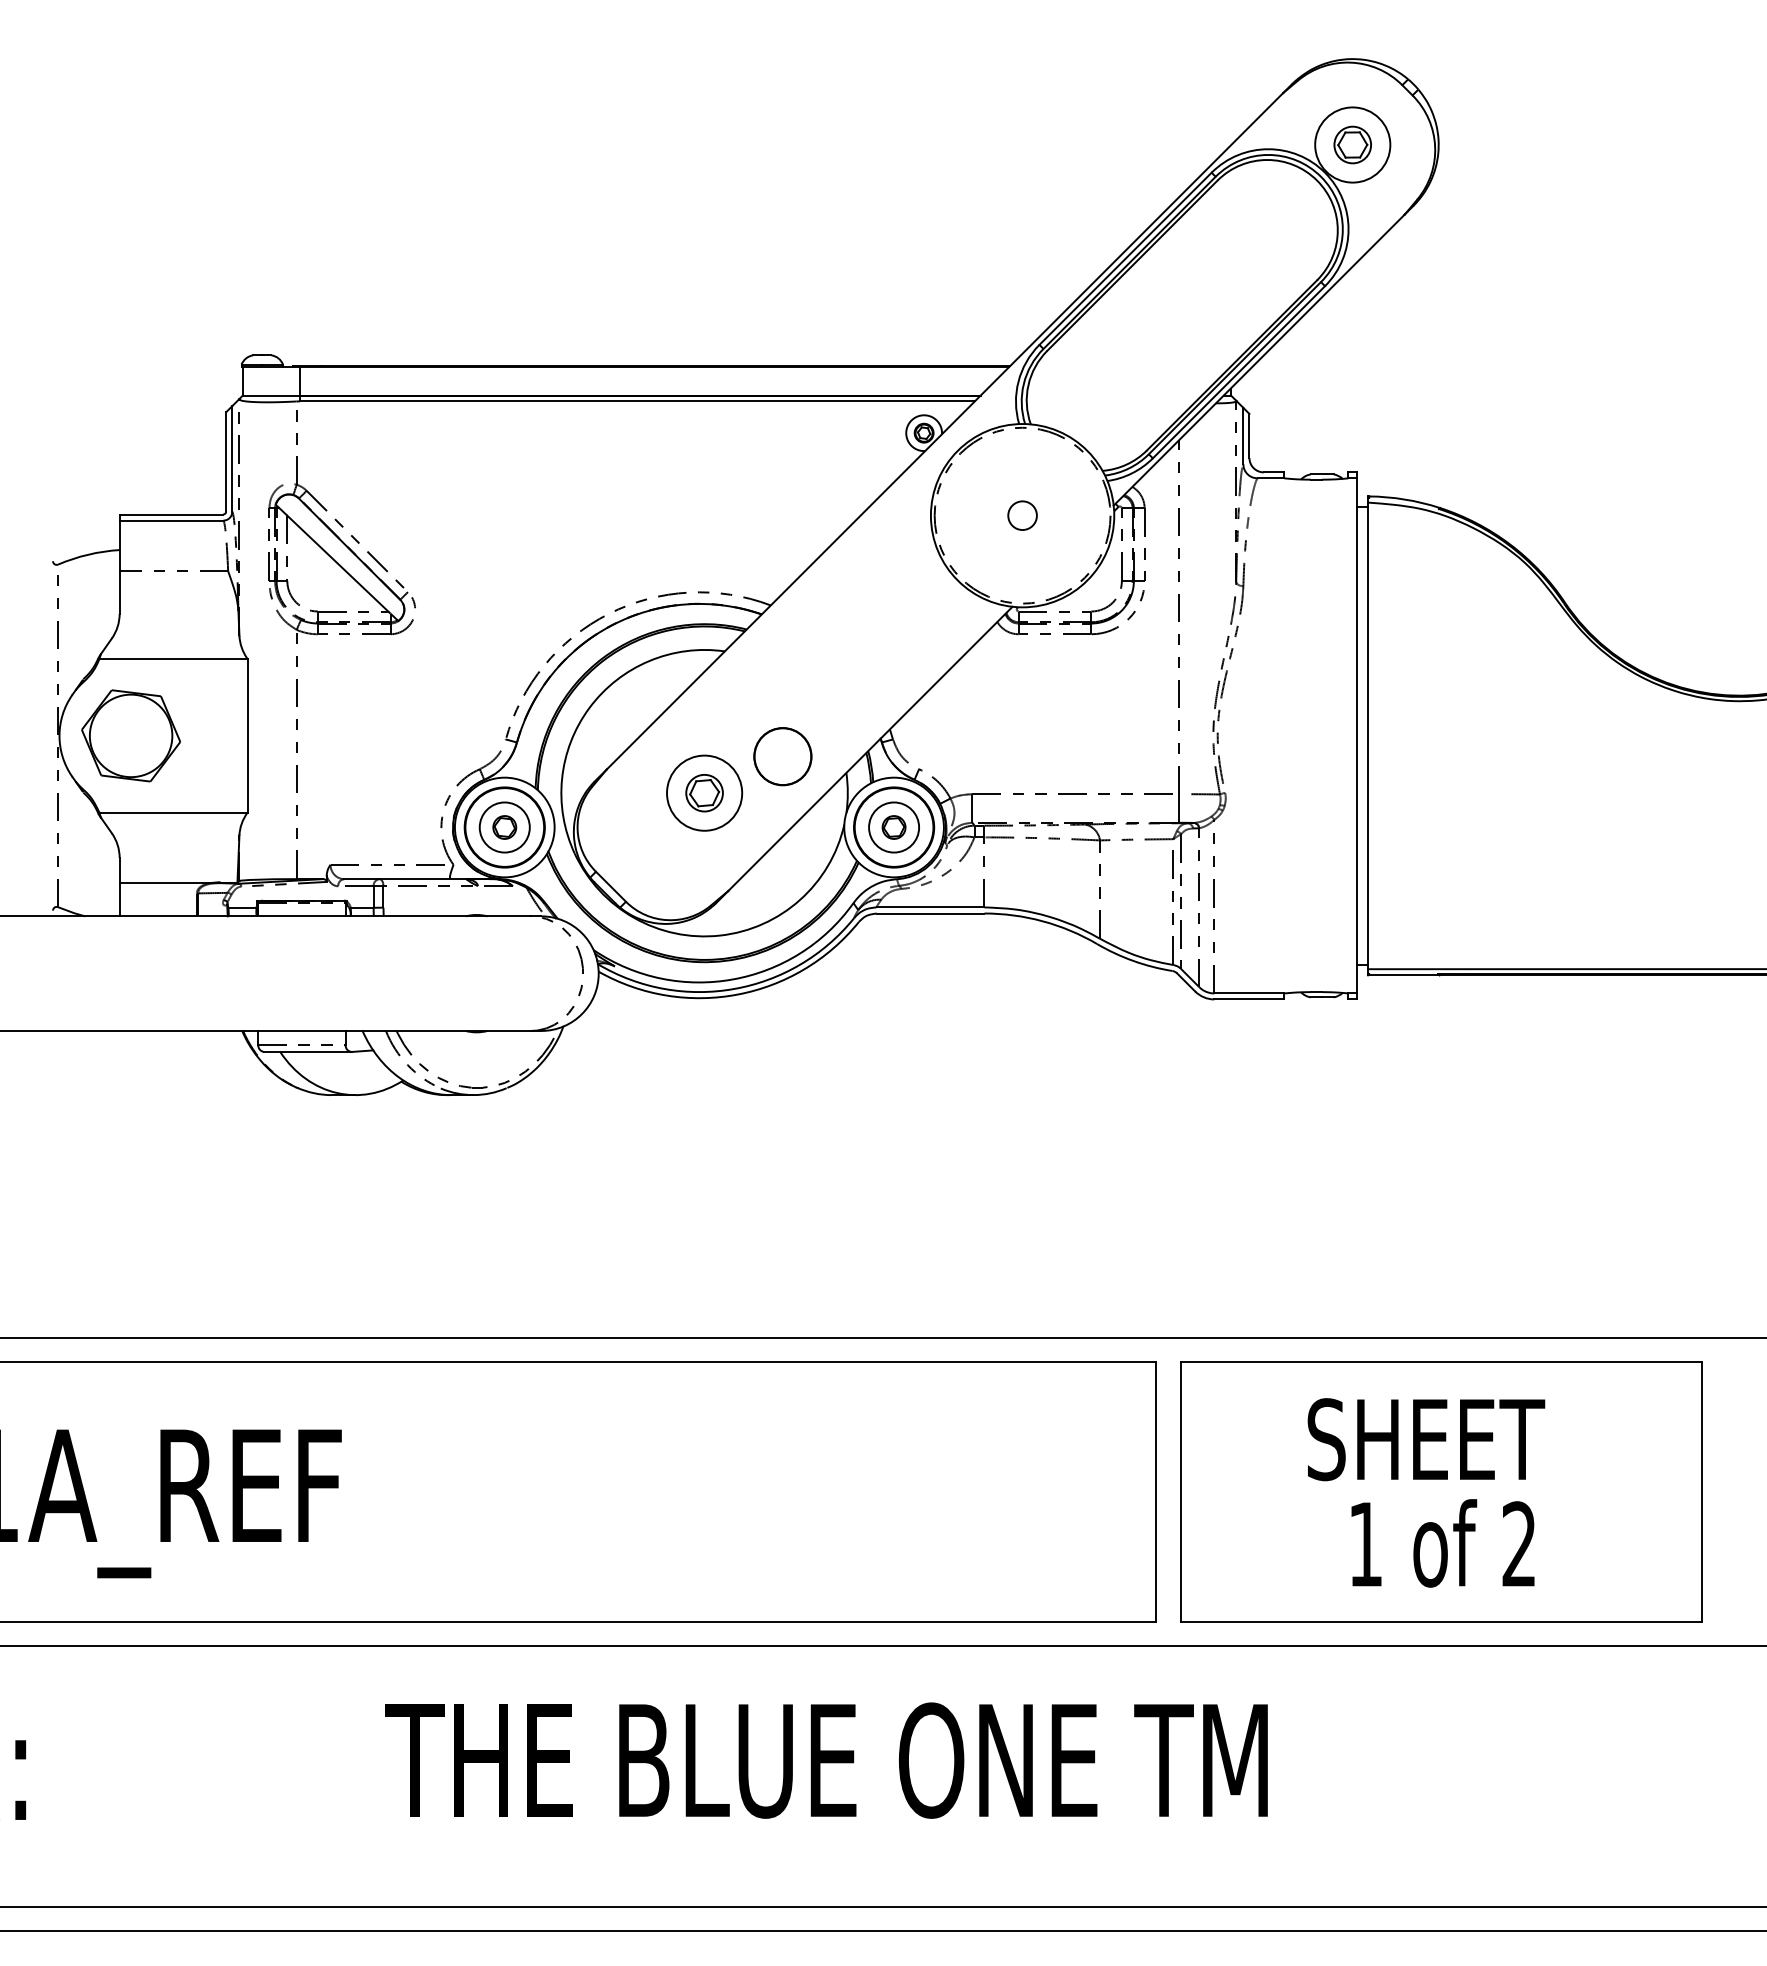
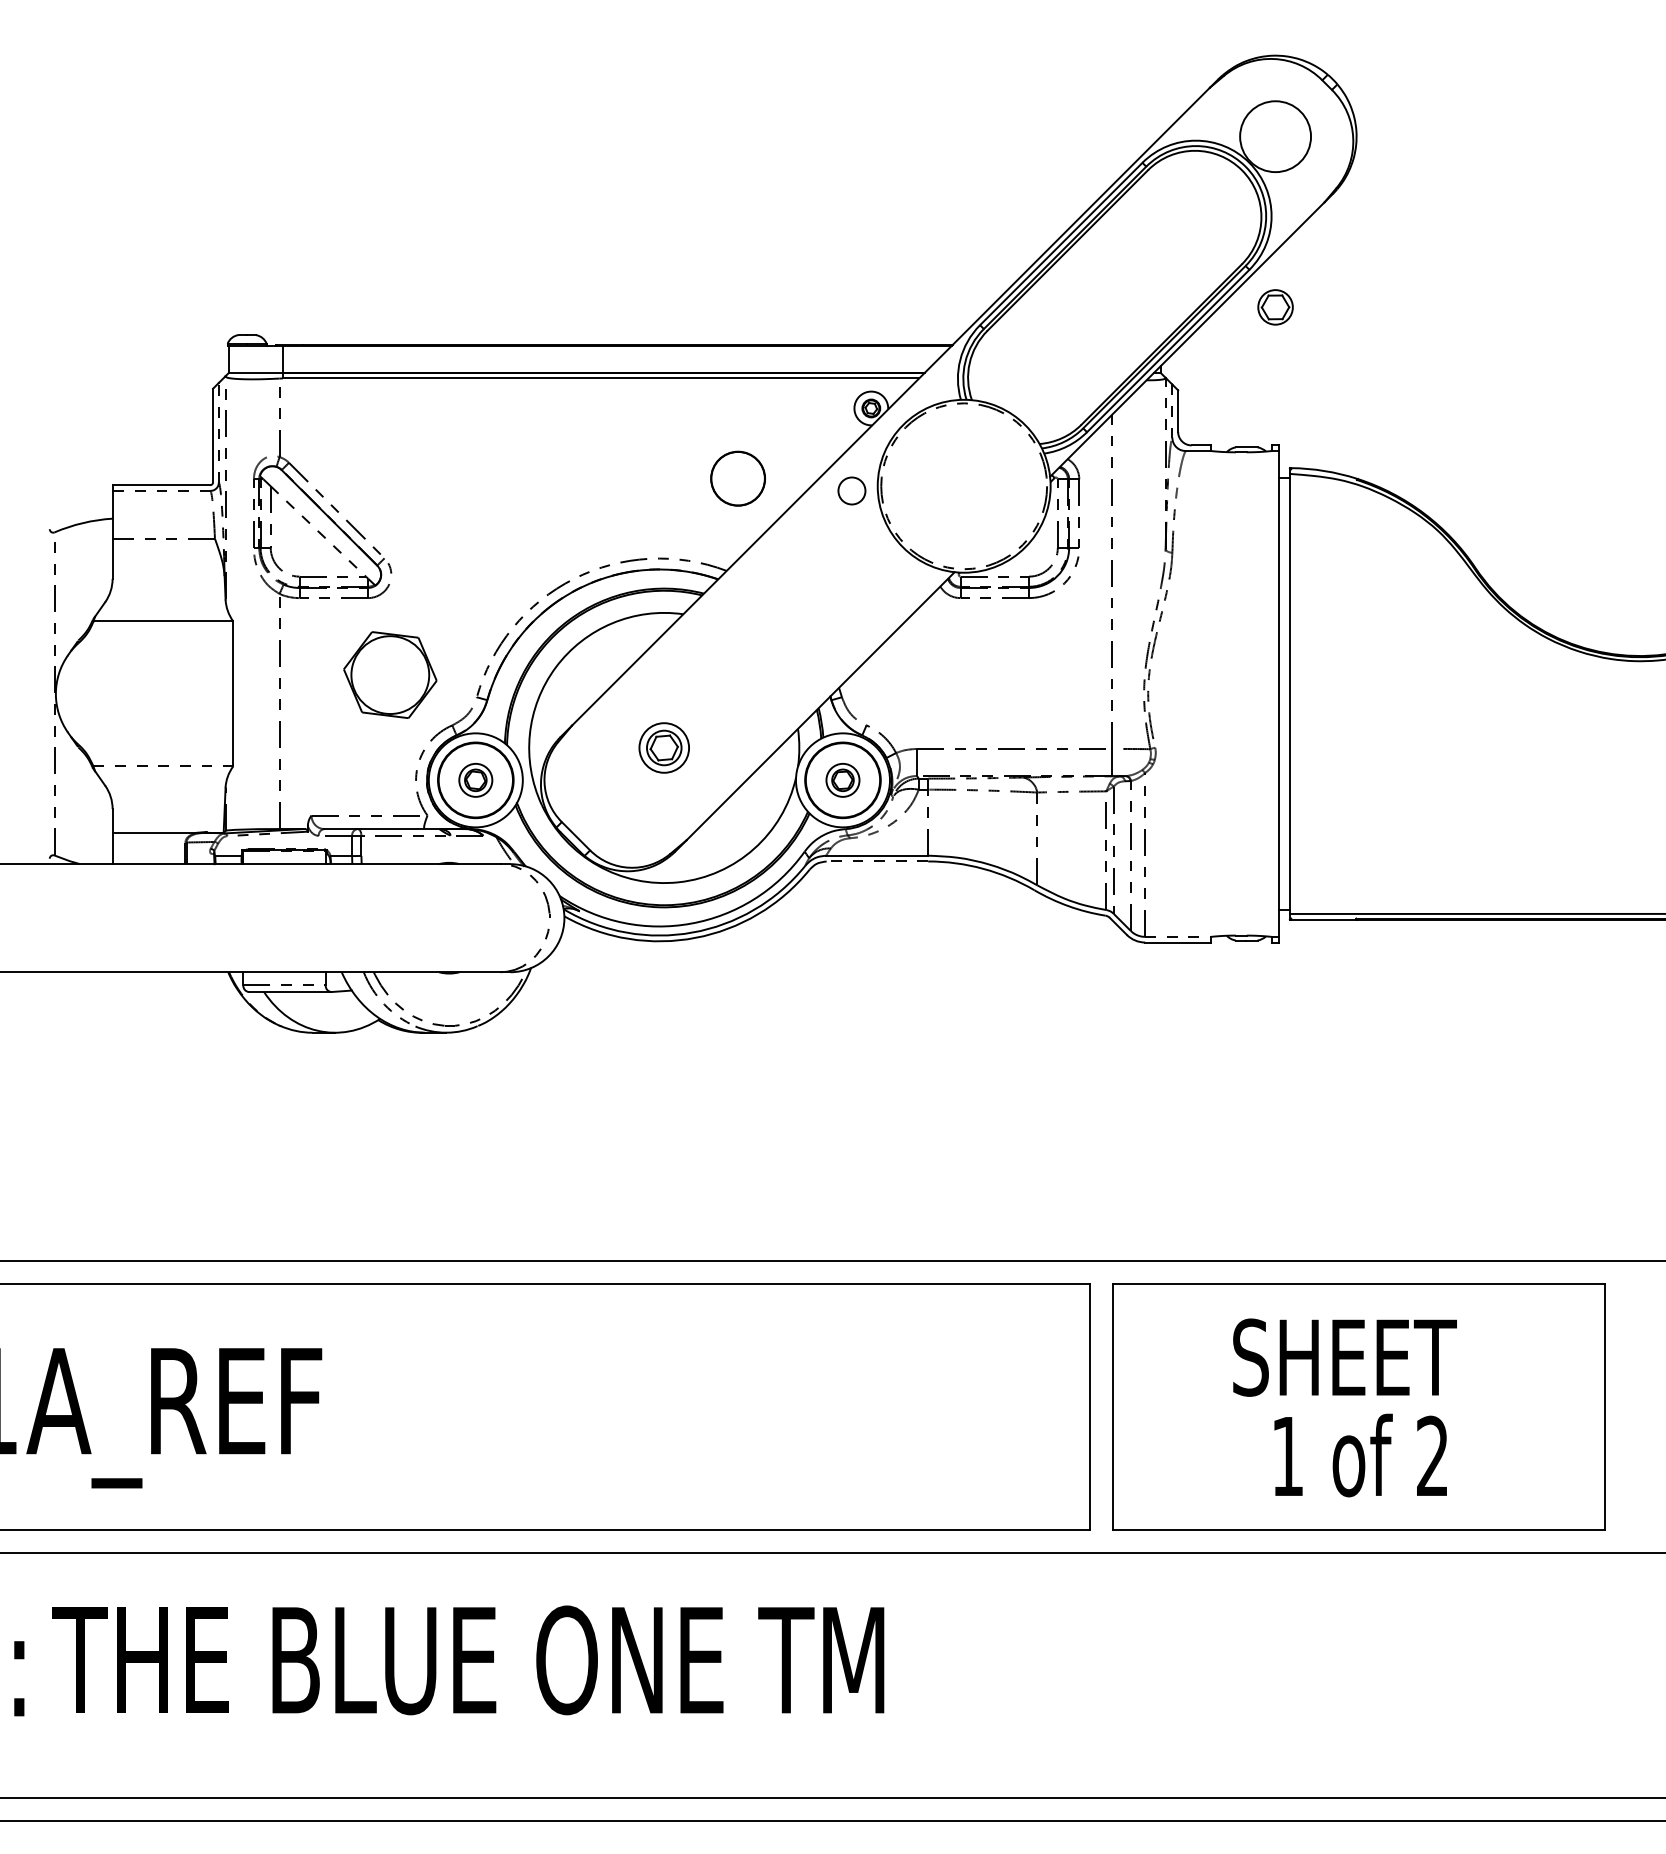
part: (1352, 144) -> (1275, 306), moved
line: (1243, 436) -> (1172, 411), solid -> dashed
line: (232, 458) -> (219, 432), solid -> dashed
circle: (1022, 515) -> (851, 490), moved
line: (171, 520) -> (161, 490), solid -> dashed
line: (337, 563) -> (318, 531), solid -> dashed
part: (130, 735) -> (389, 674), moved
circle: (782, 756) -> (737, 478), moved
circle: (704, 792) -> (664, 747), size x0.7
line: (173, 812) -> (163, 766), solid -> dashed
circle: (504, 827) -> (475, 780), size x0.7
circle: (894, 827) -> (843, 780), size x0.7
line: (930, 913) -> (877, 861), solid -> dashed
line: (1249, 993) -> (1178, 936), solid -> dashed
text: (826, 1760) -> (468, 1660), moved

